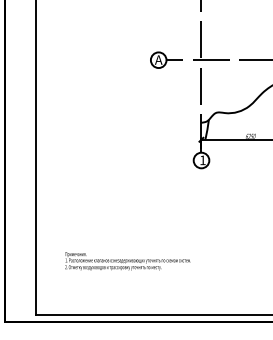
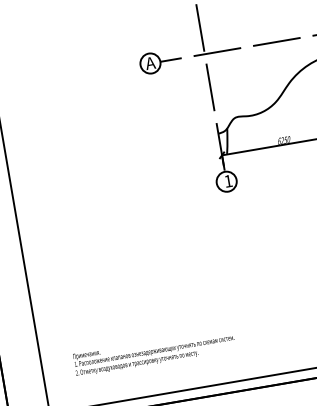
text: (127, 261) -> (153, 352), moved

